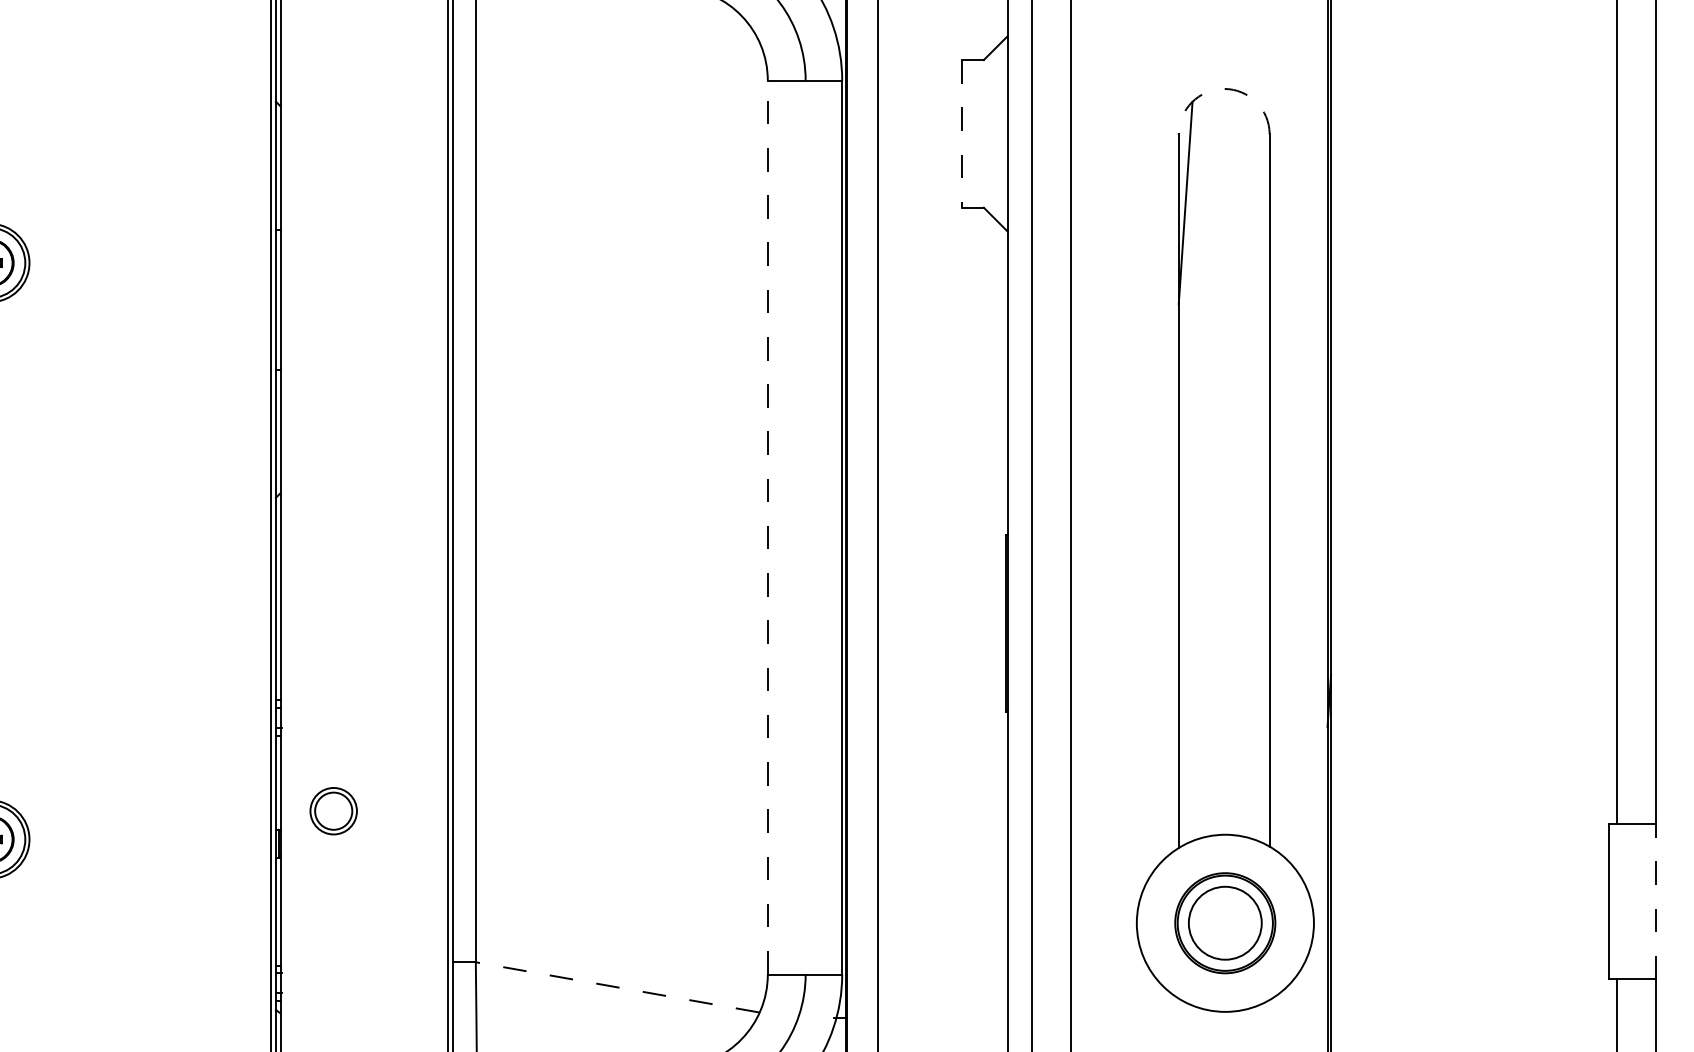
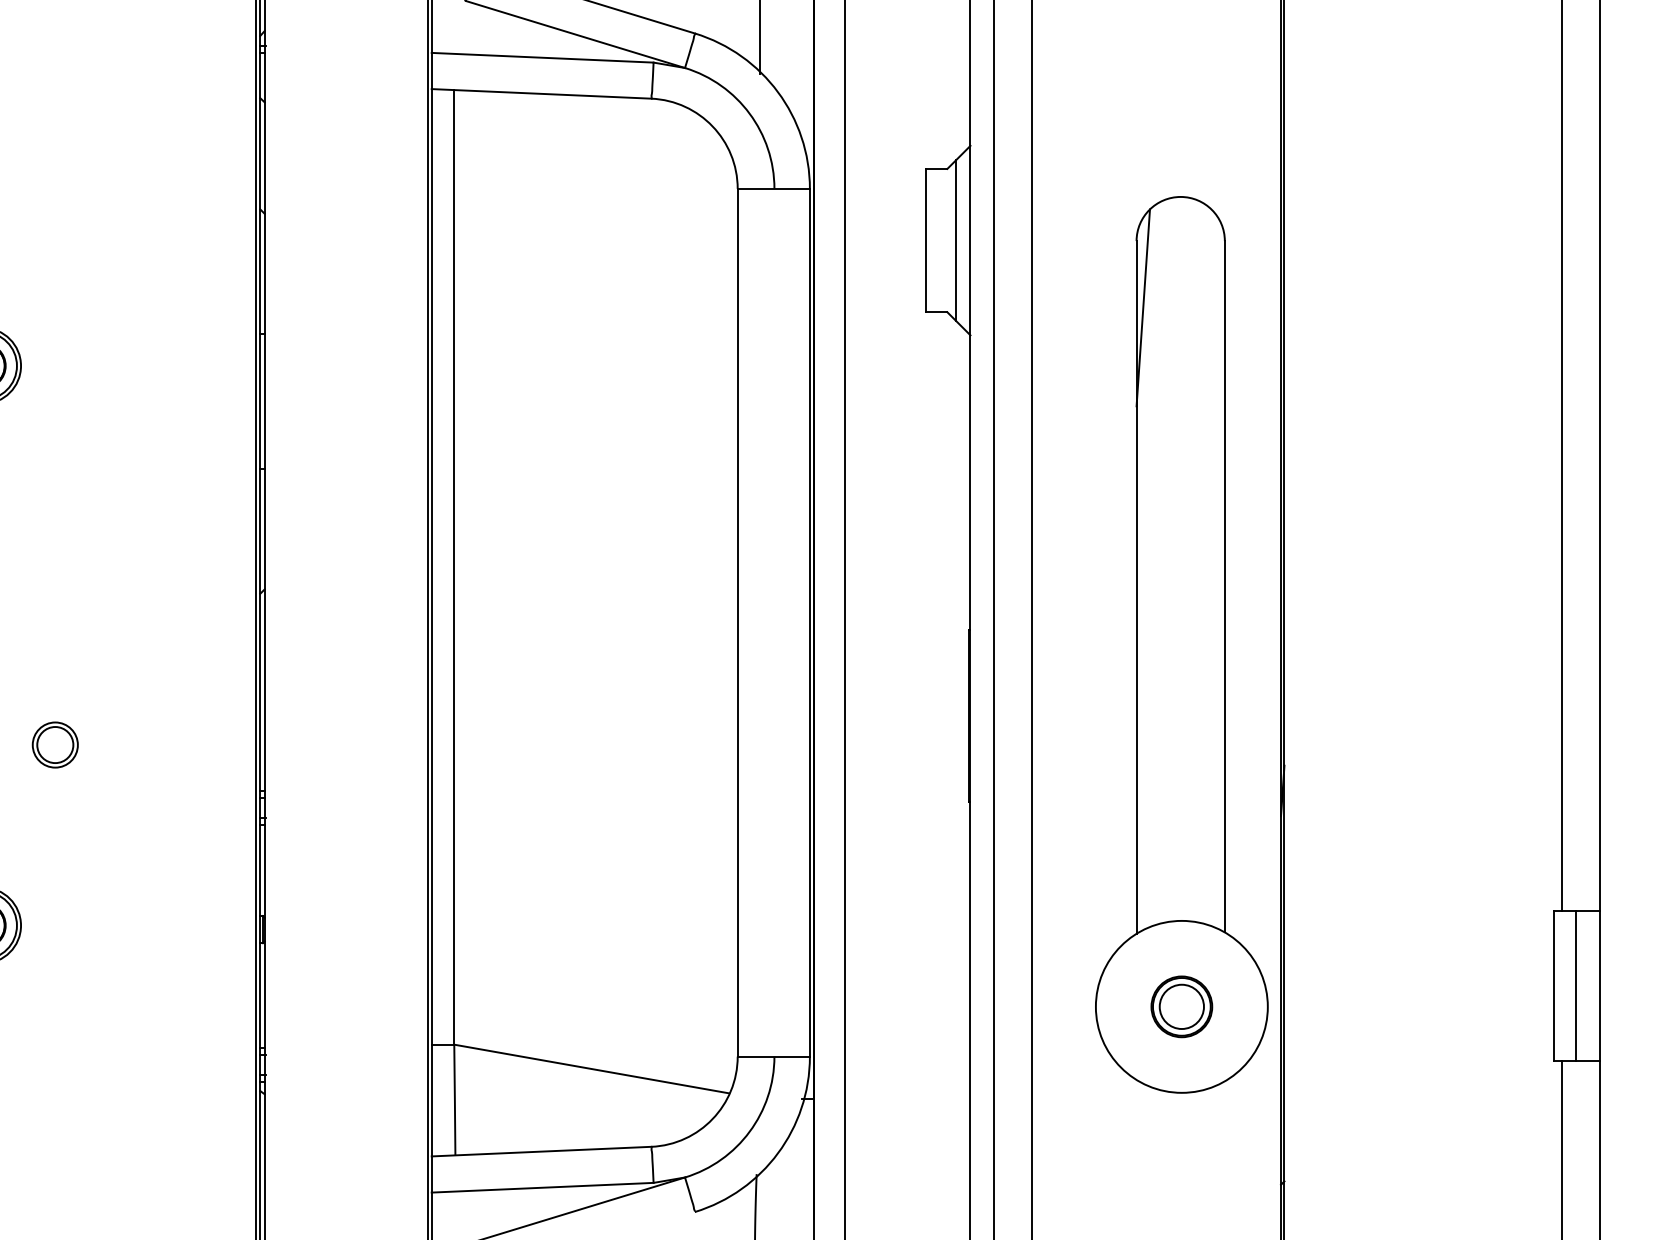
arc: (1223, 88) -> (1180, 196), dashed -> solid
line: (961, 133) -> (925, 240), dashed -> solid
line: (993, 133) -> (956, 240), added
line: (767, 527) -> (737, 622), dashed -> solid
part: (332, 810) -> (54, 744), moved
line: (1630, 901) -> (1575, 985), added
line: (1655, 901) -> (1599, 985), dashed -> solid
part: (1225, 922) -> (1181, 1006), size x0.62
line: (617, 987) -> (591, 1069), dashed -> solid

